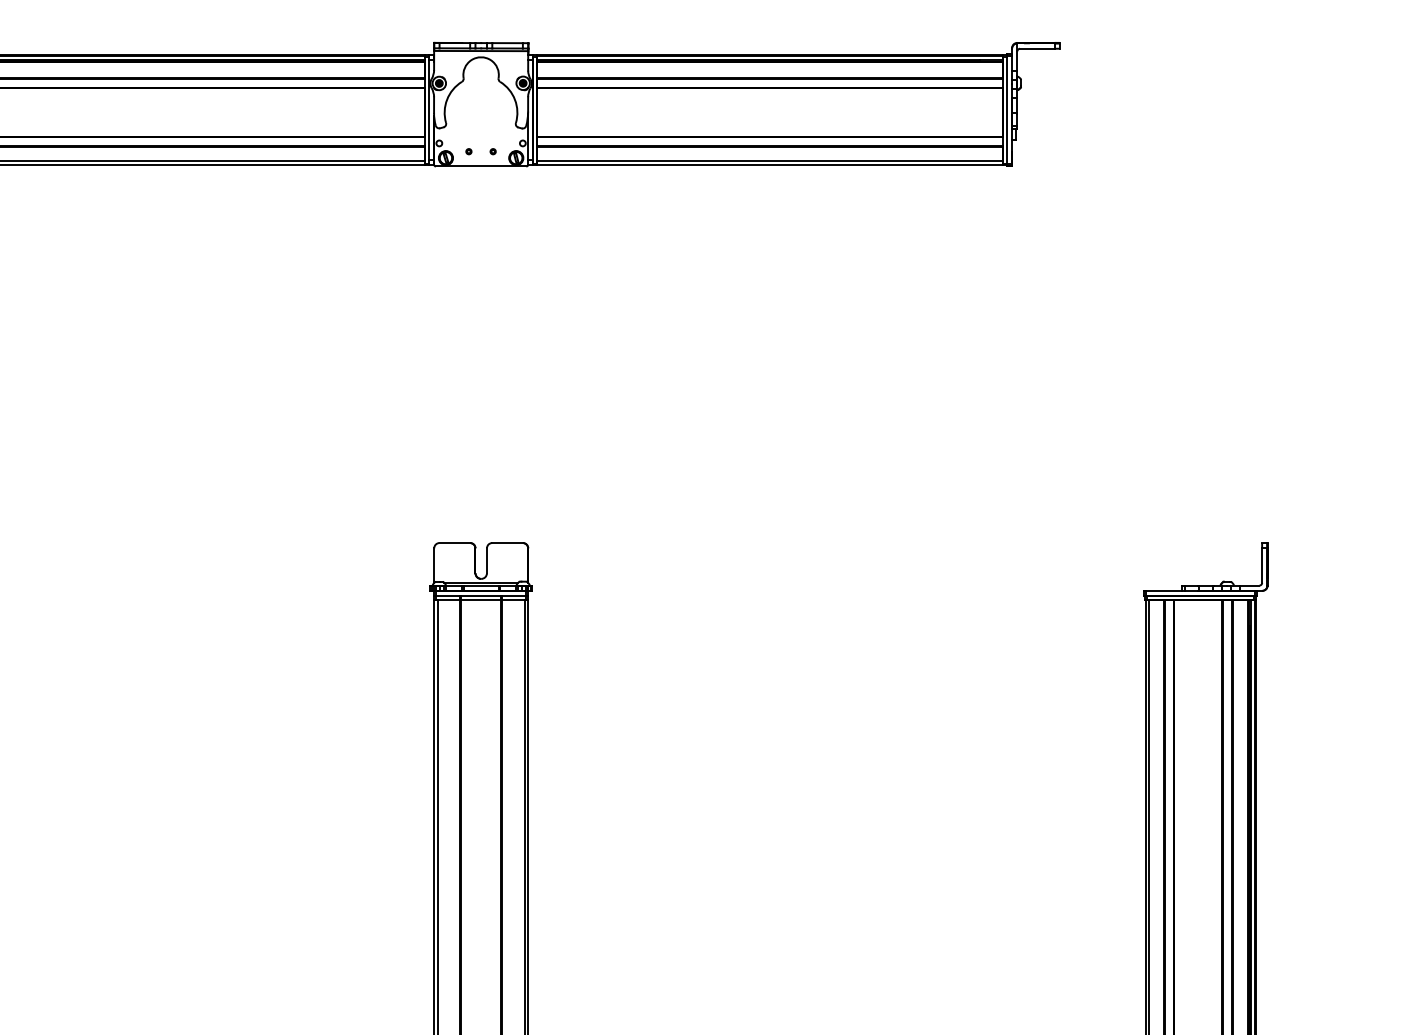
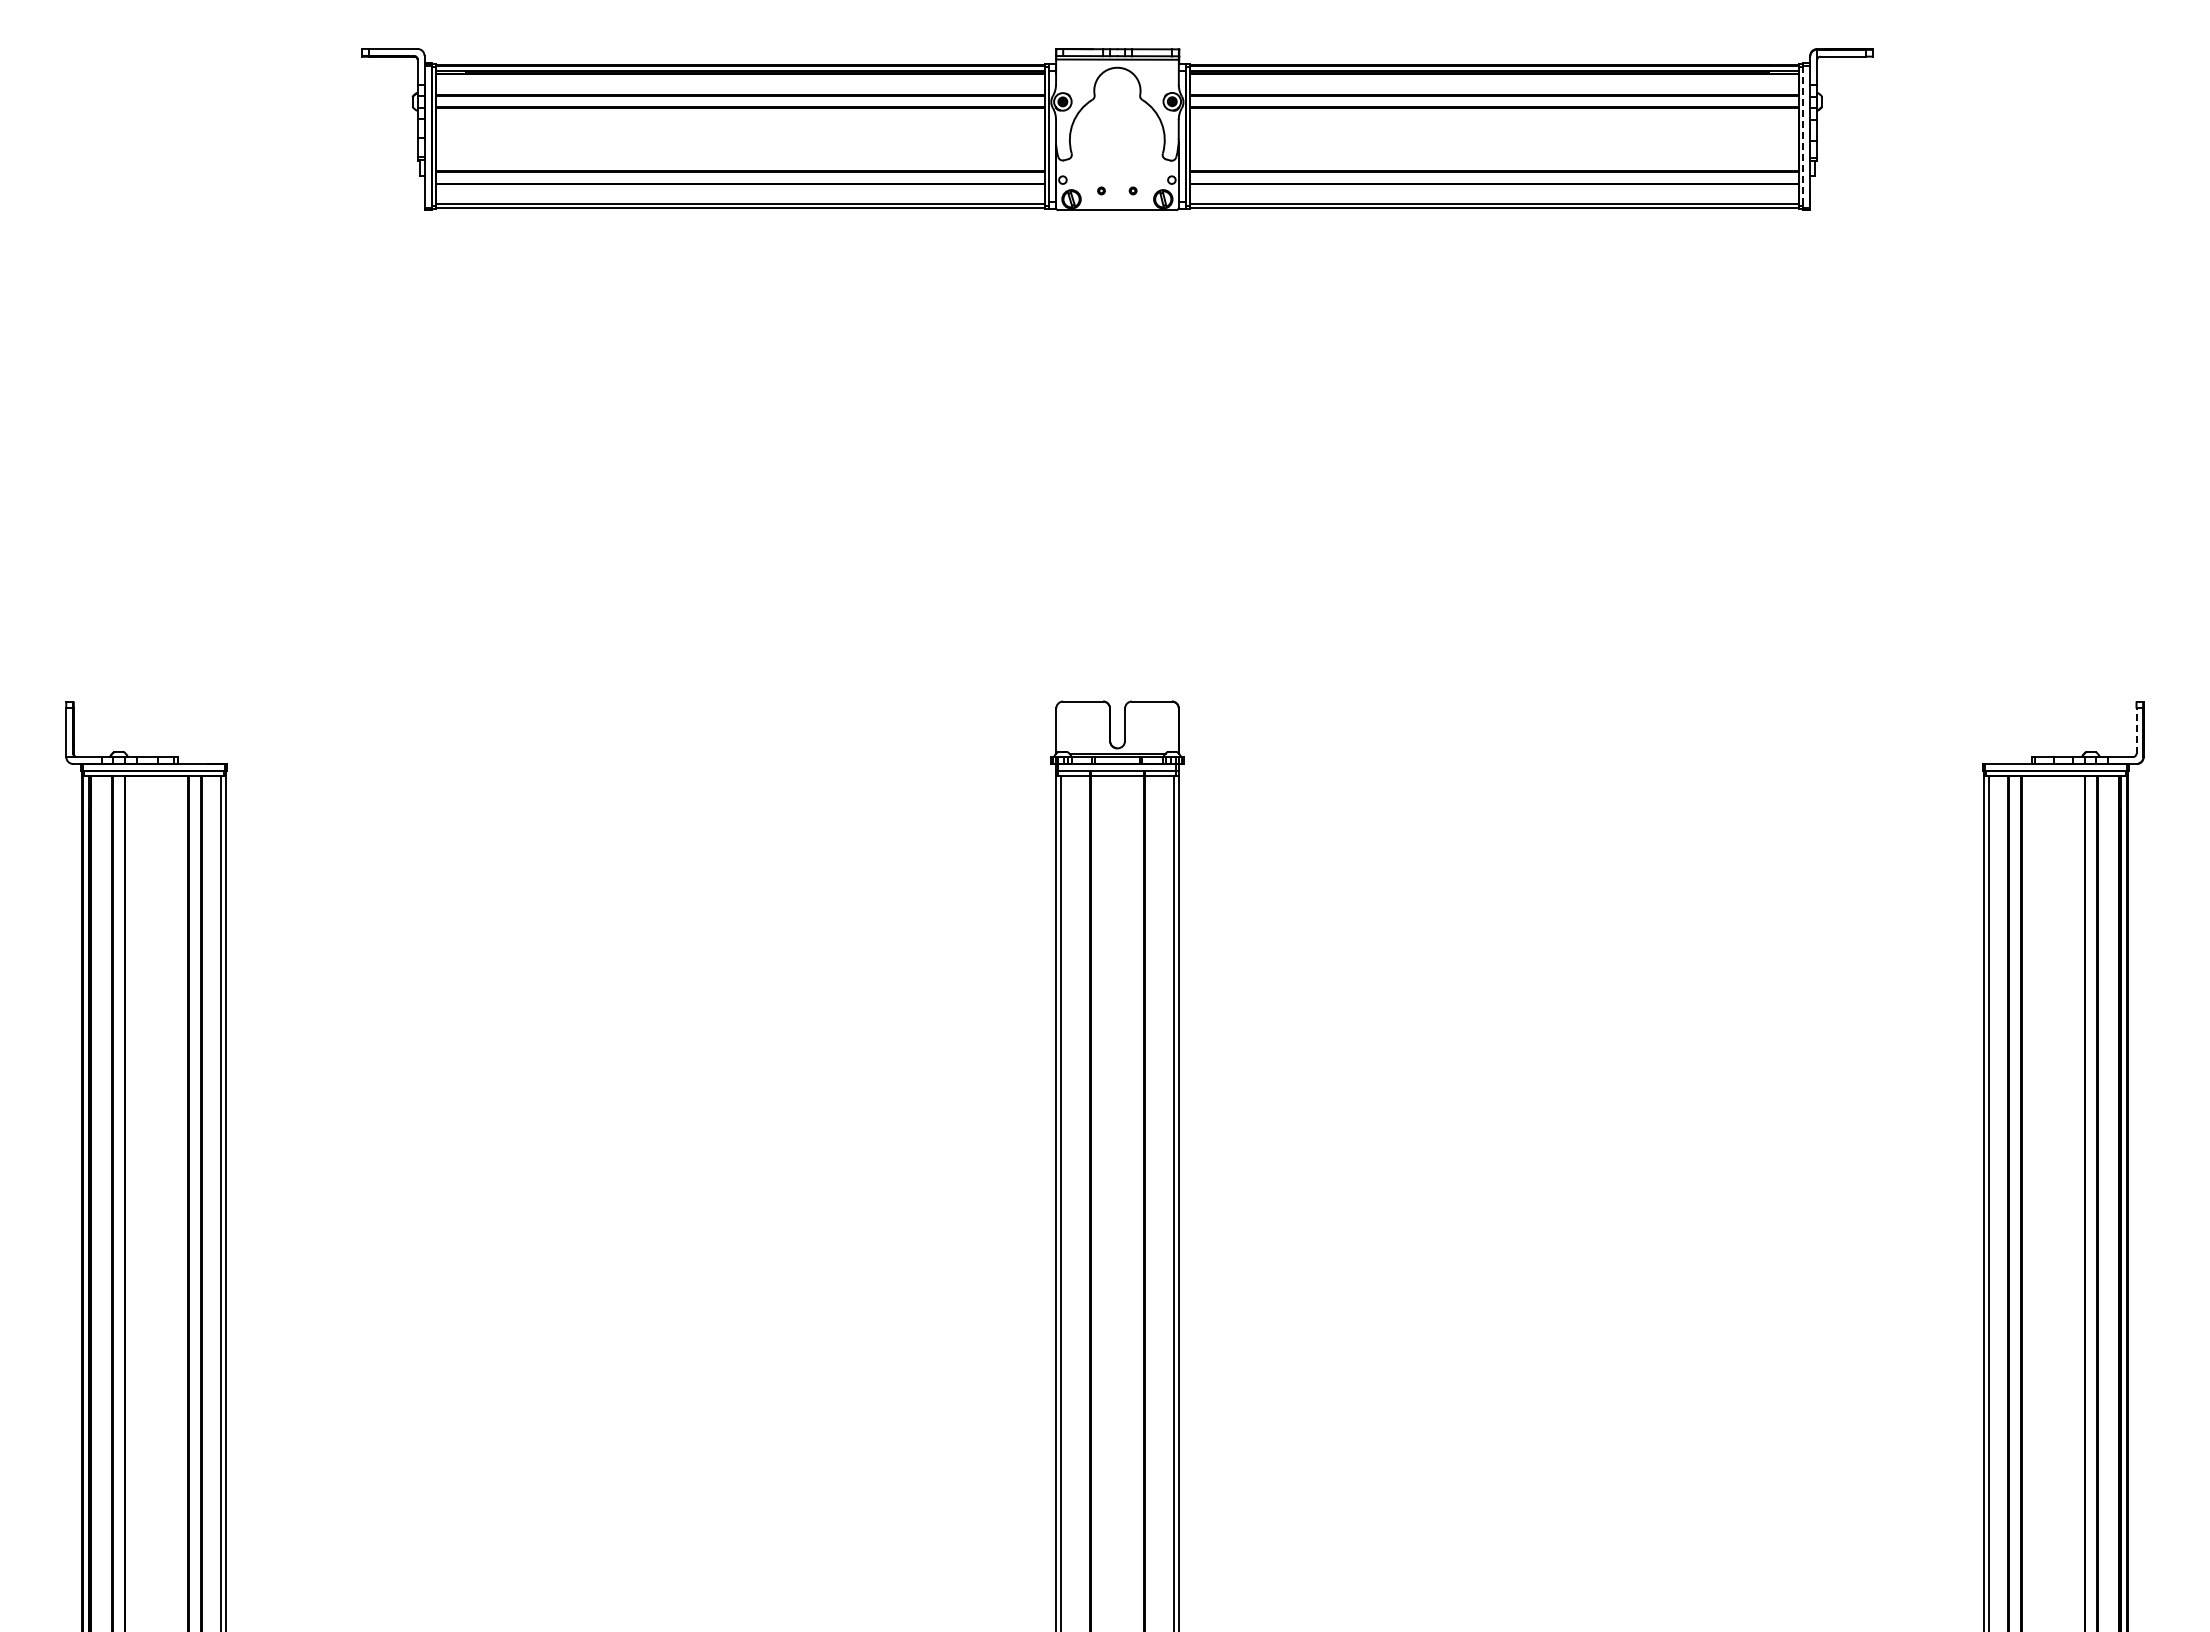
line: (1006, 110) -> (1803, 137), solid -> dashed
line: (1262, 565) -> (2136, 731), solid -> dashed

